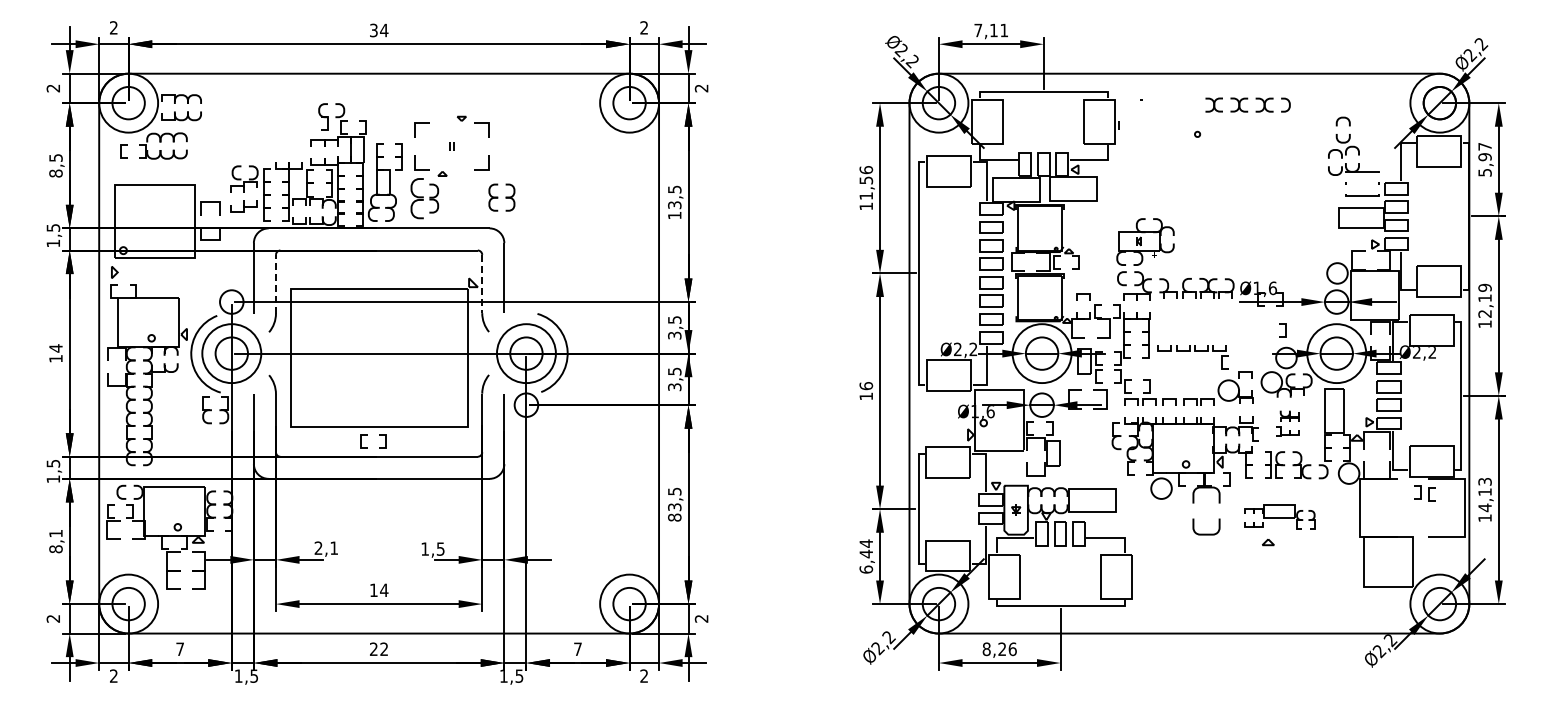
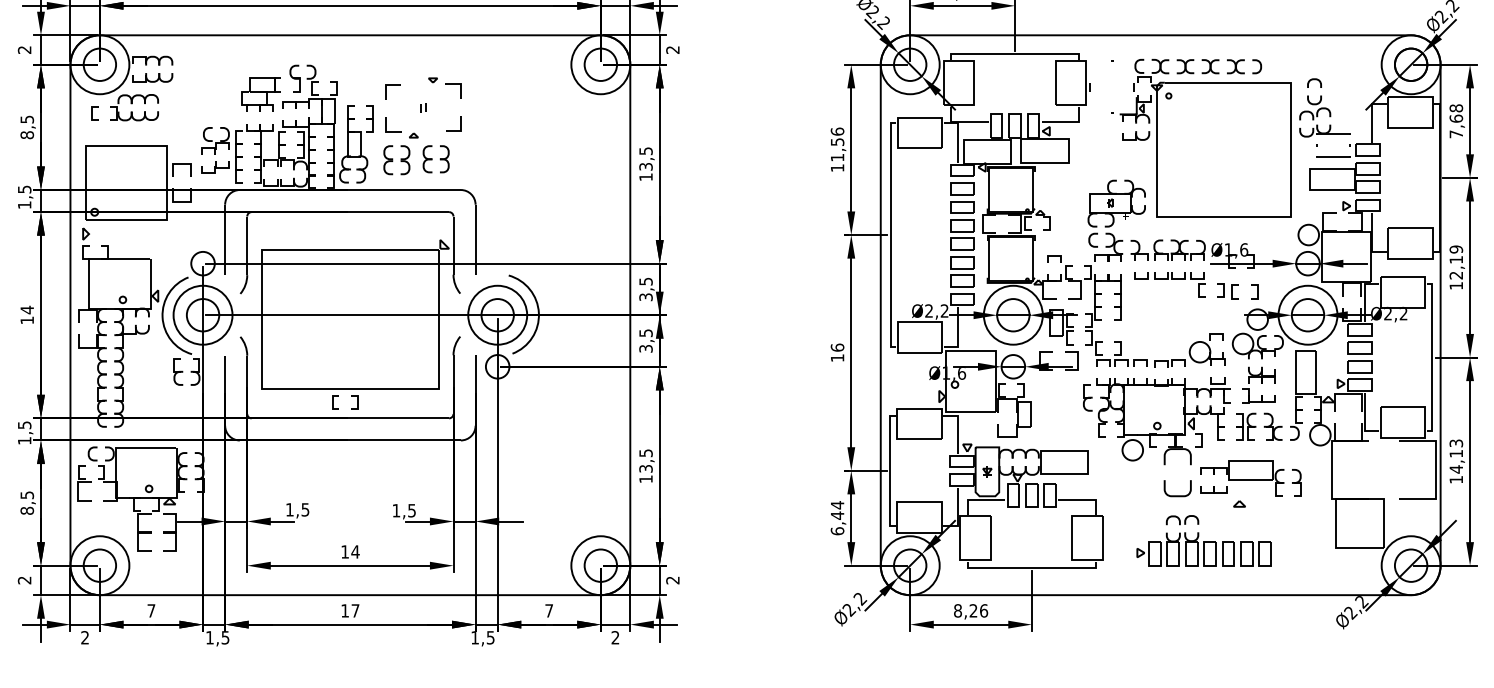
part: (289, 133) -> (260, 95), added
text: (1484, 159) -> (1455, 121), 5,97 -> 7,68
part: (1229, 176) -> (1200, 138), added
part: (501, 197) -> (435, 159), moved
part: (416, 198) -> (387, 160), size x0.71
line: (275, 283) -> (246, 245), dashed -> solid
line: (482, 284) -> (453, 246), dashed -> solid
part: (1190, 351) -> (1167, 279), moved
part: (1287, 423) -> (1258, 385), size x1.43
part: (1424, 493) -> (1227, 291), moved
part: (1279, 516) -> (1250, 478), size x1.43
text: (674, 517) -> (645, 479), 83,5 -> 13,5
text: (55, 533) -> (26, 495), 8,1 -> 8,5
text: (325, 548) -> (296, 510), 2,1 -> 1,5
part: (1232, 578) -> (1203, 540), added
text: (378, 648) -> (349, 610), 22 -> 17

